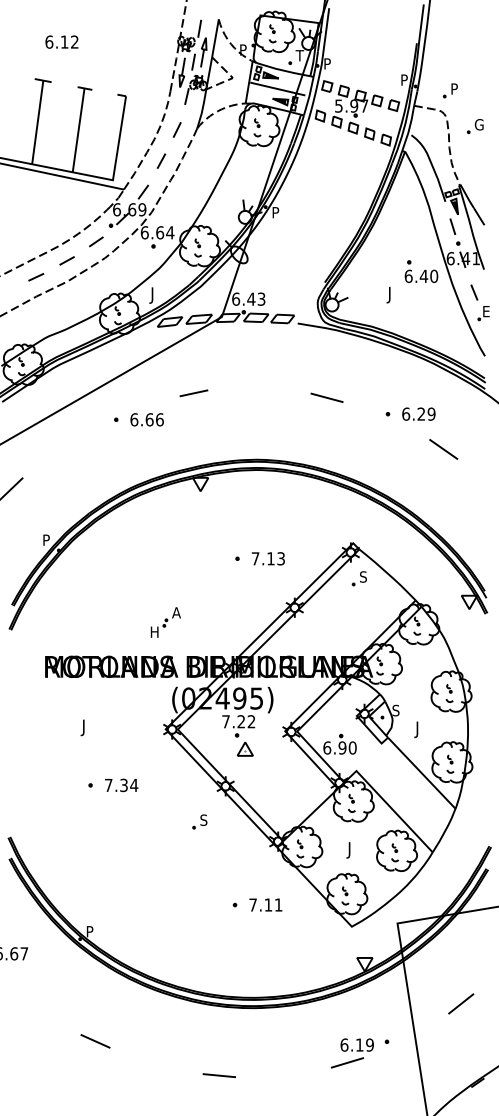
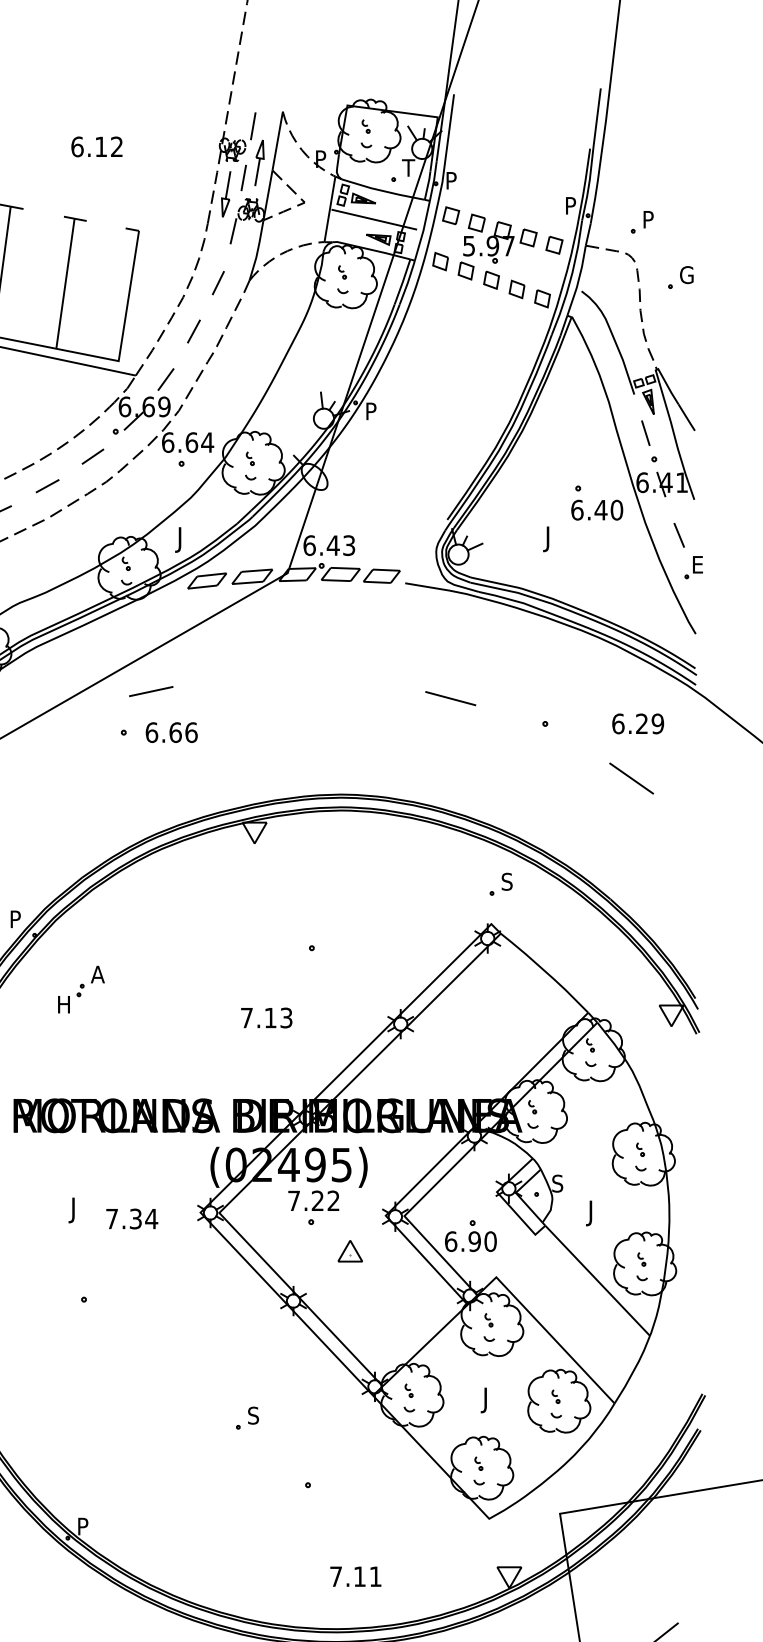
text: (61, 41) -> (96, 145), moved
line: (193, 393) -> (150, 691), moved
text: (418, 413) -> (637, 722), moved
text: (268, 558) -> (266, 1017), moved
part: (358, 578) -> (499, 884), moved
part: (165, 622) -> (80, 989), moved
part: (244, 748) -> (349, 1250), moved
text: (121, 785) -> (131, 1219), moved
part: (199, 821) -> (246, 1417), moved
text: (265, 904) -> (355, 1575), moved

